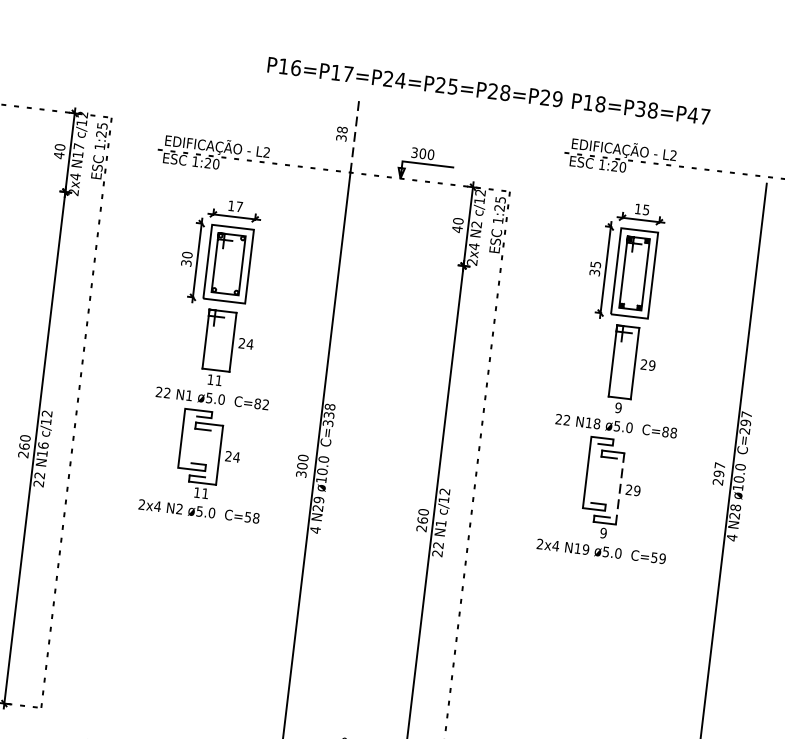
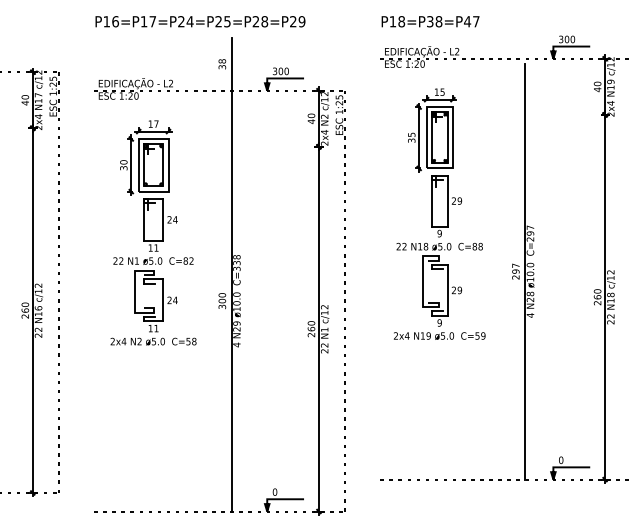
text: (415, 81) -> (200, 21), moved
line: (354, 134) -> (231, 63), dashed -> solid
line: (620, 487) -> (447, 289), dashed -> solid

